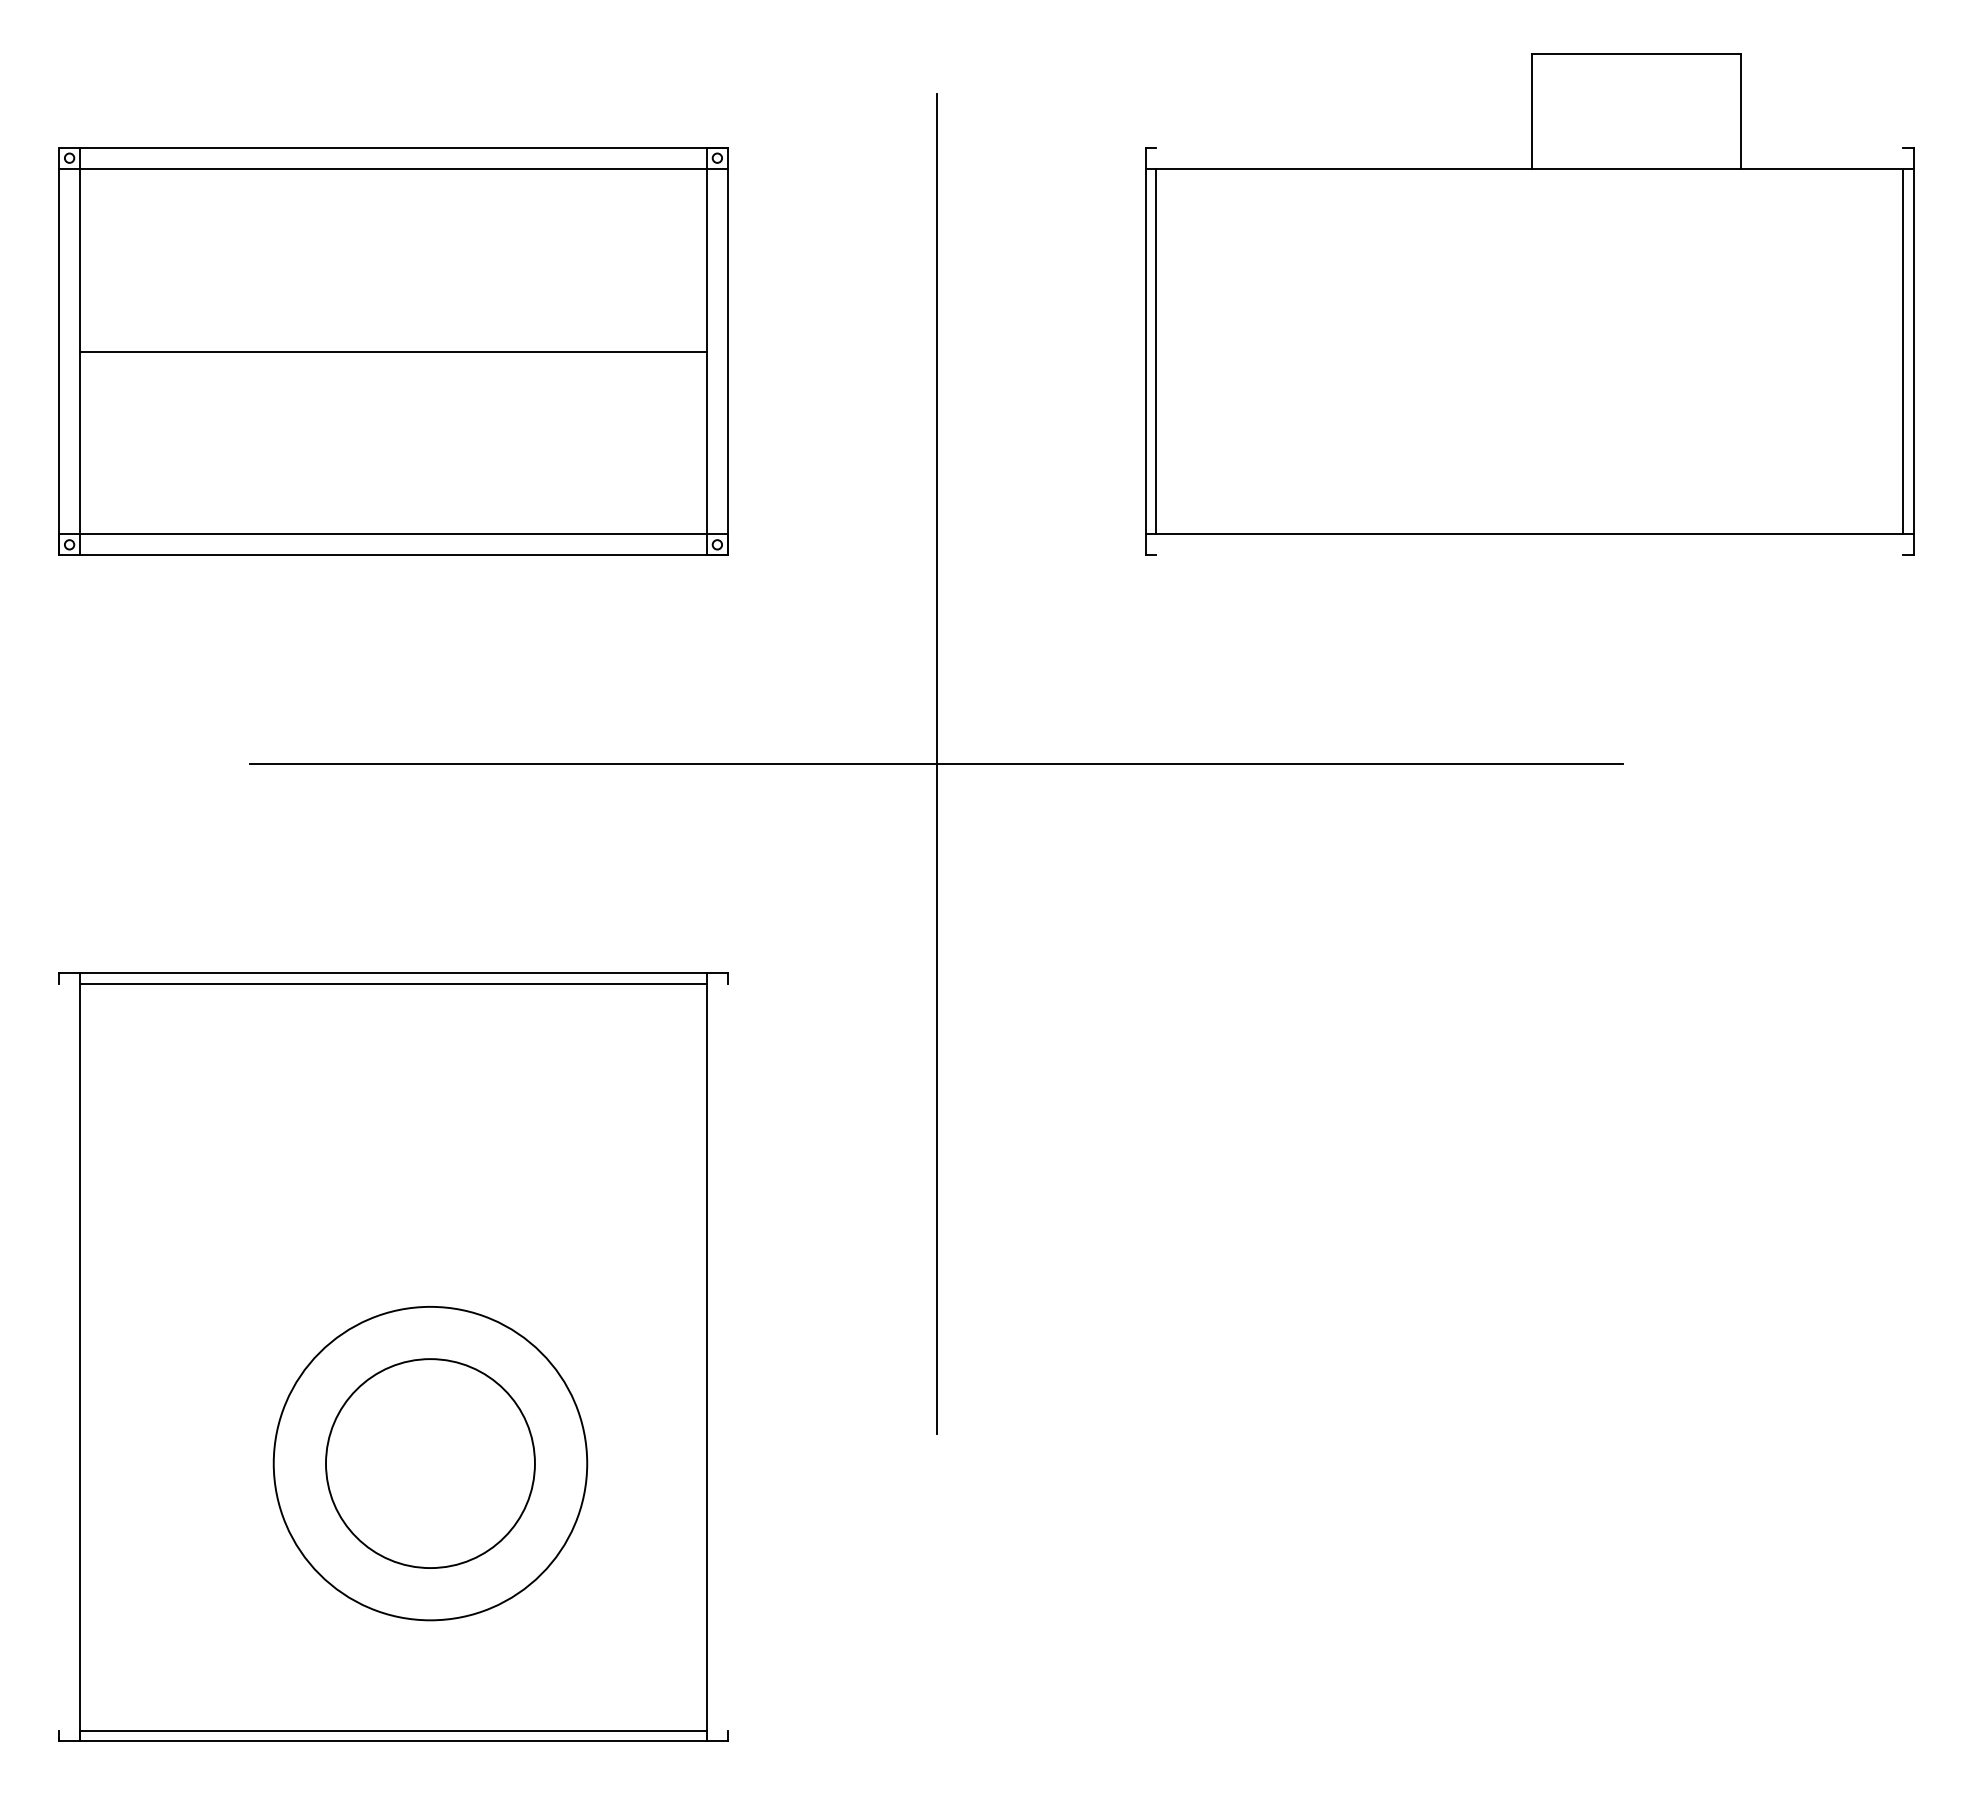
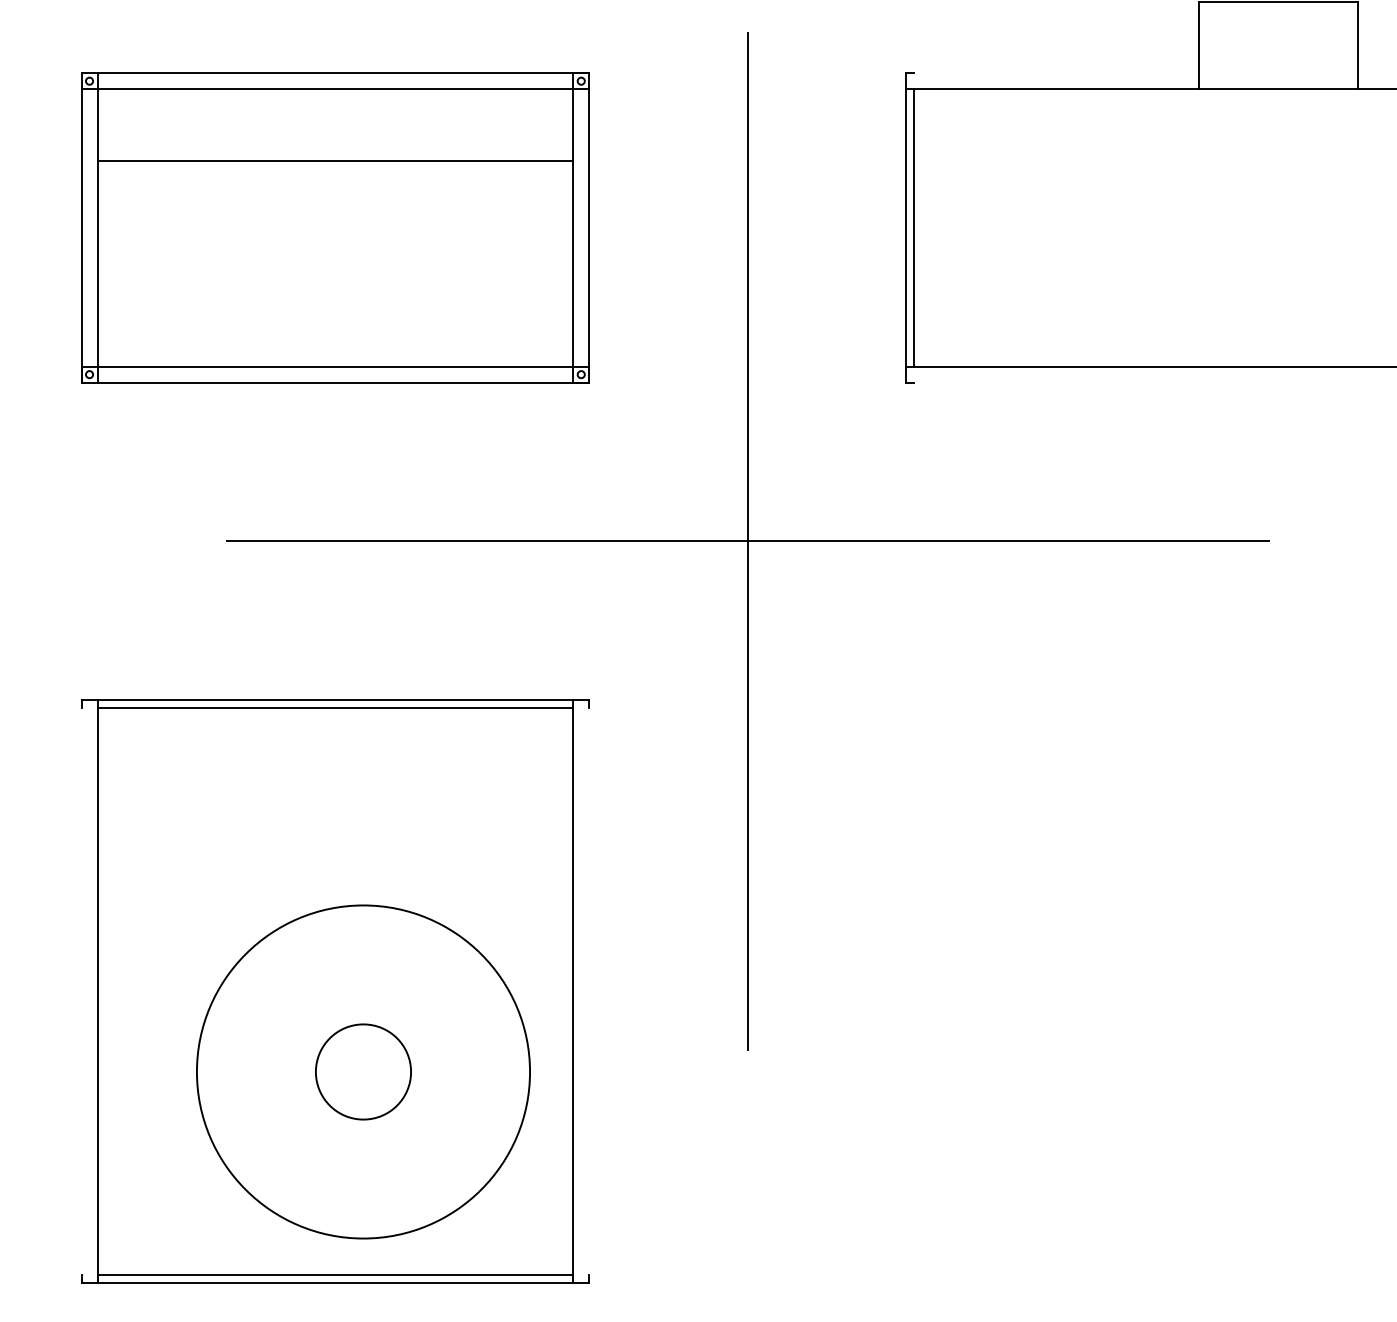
line: (393, 351) -> (335, 161), moved
circle: (430, 1463) -> (363, 1071), size x0.6
circle: (430, 1463) -> (363, 1071), size x1.4

